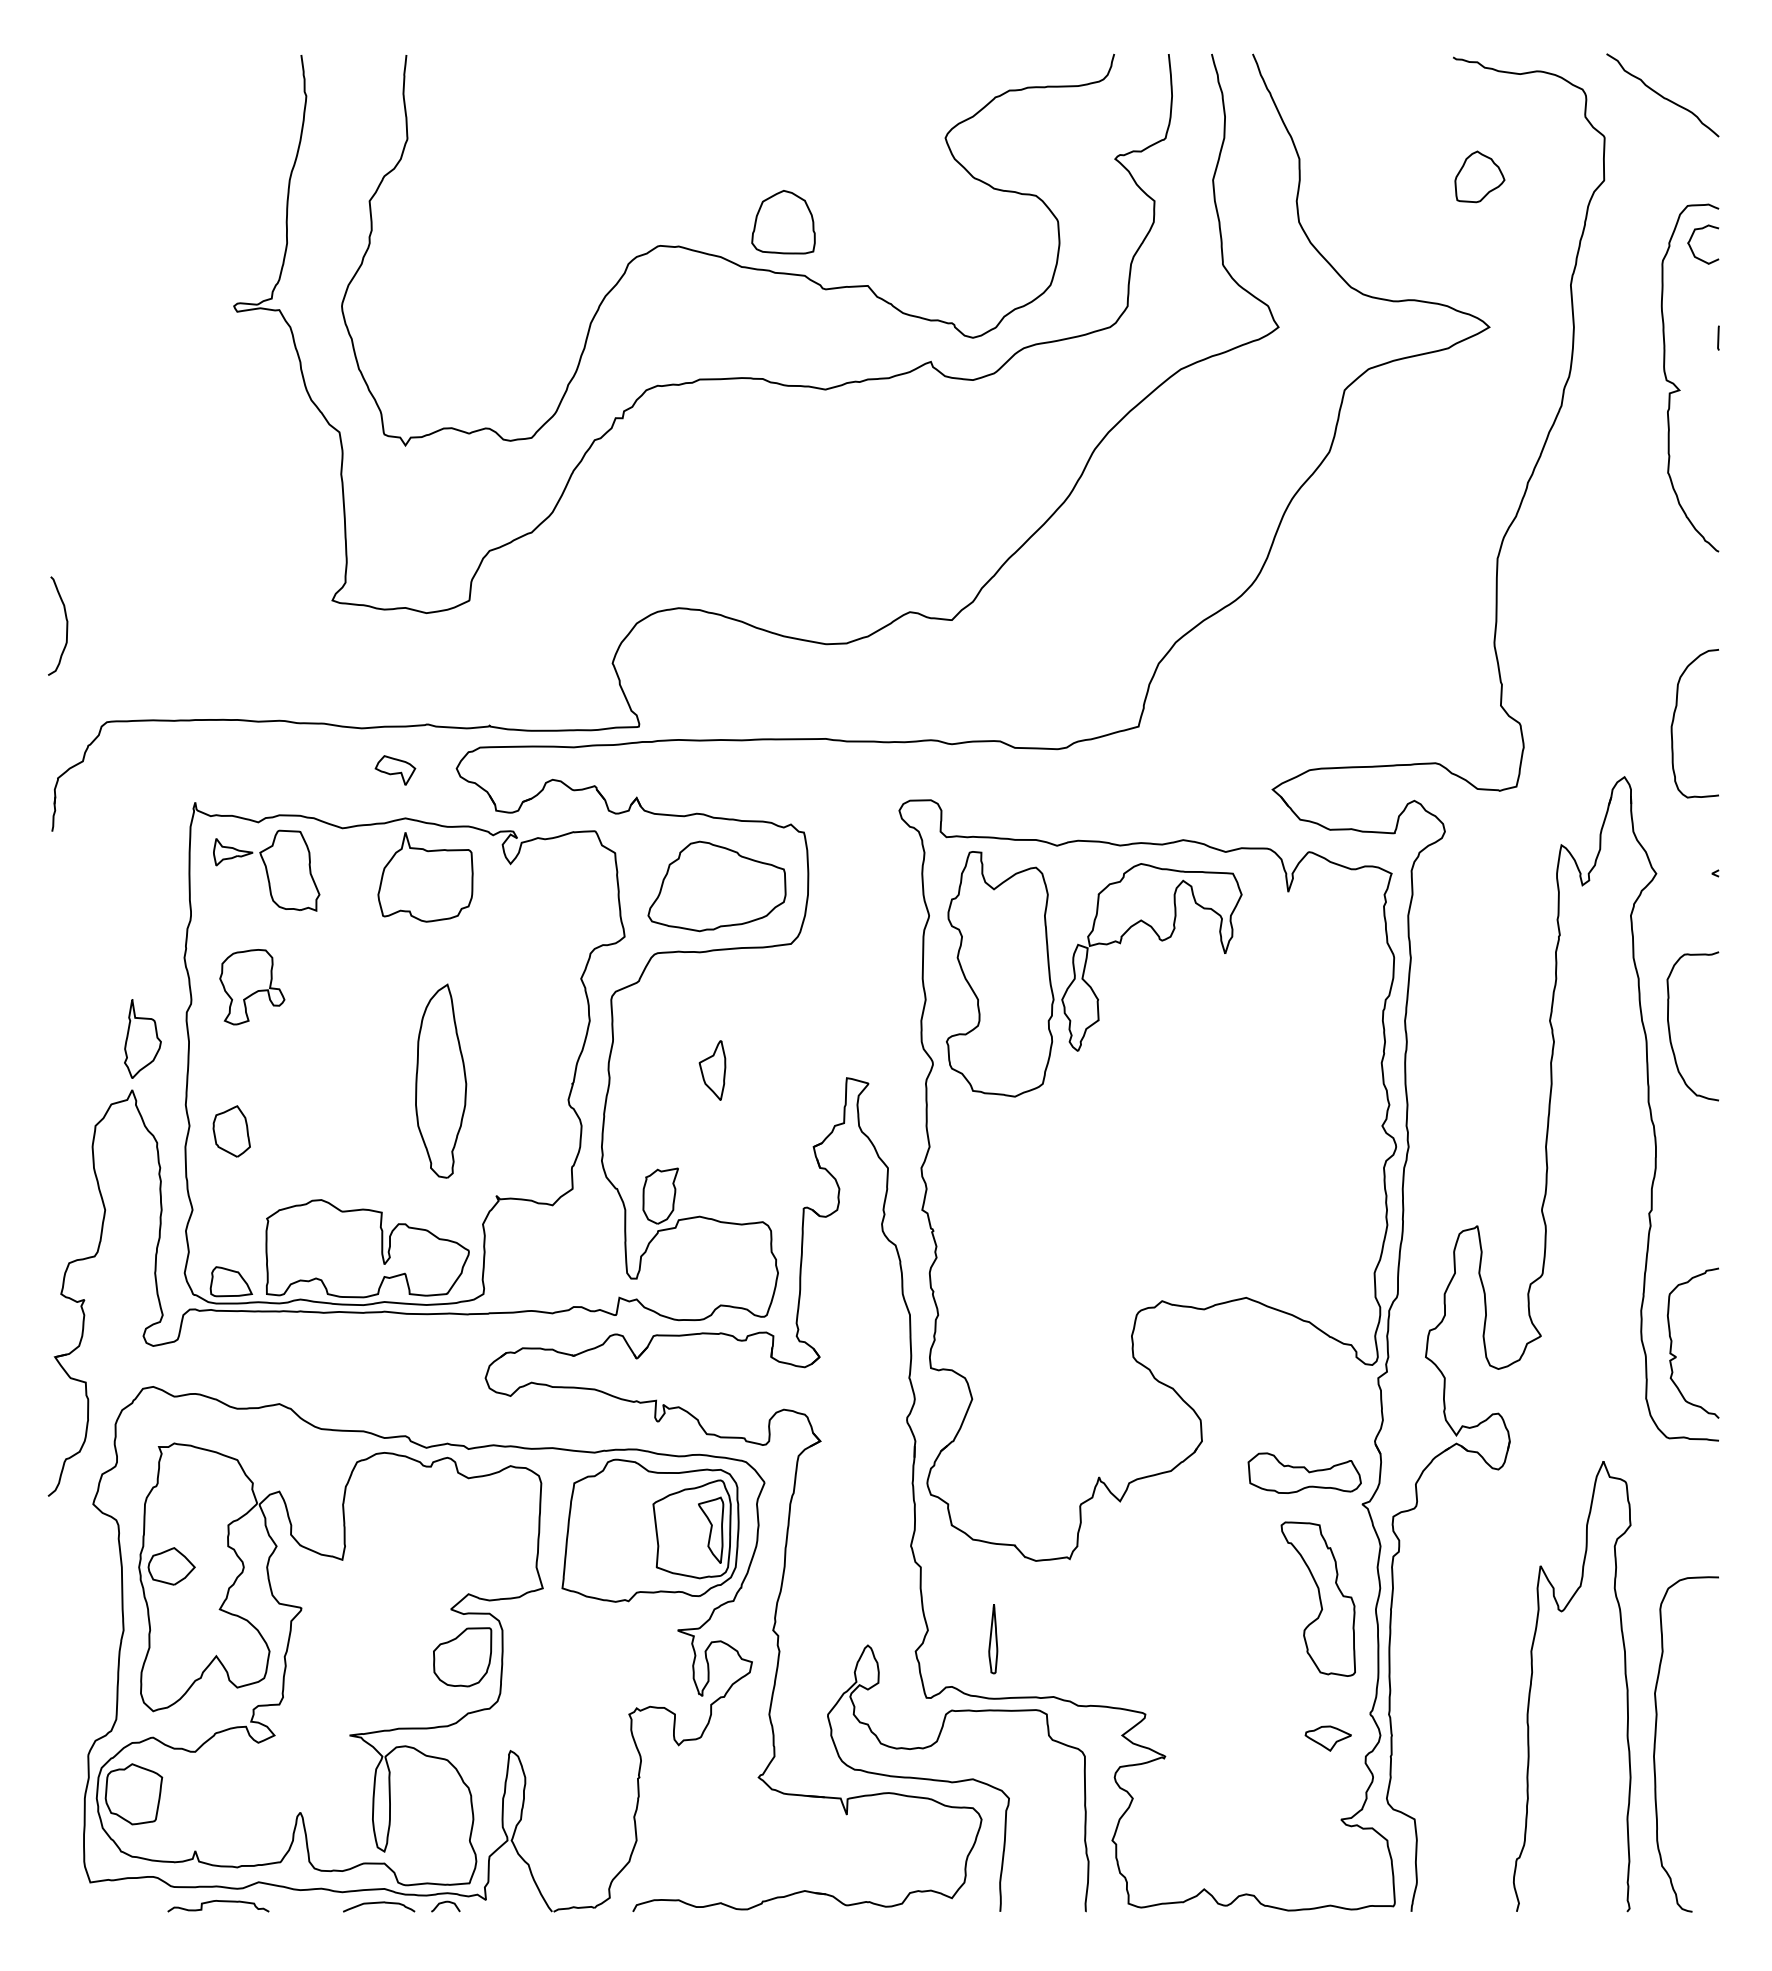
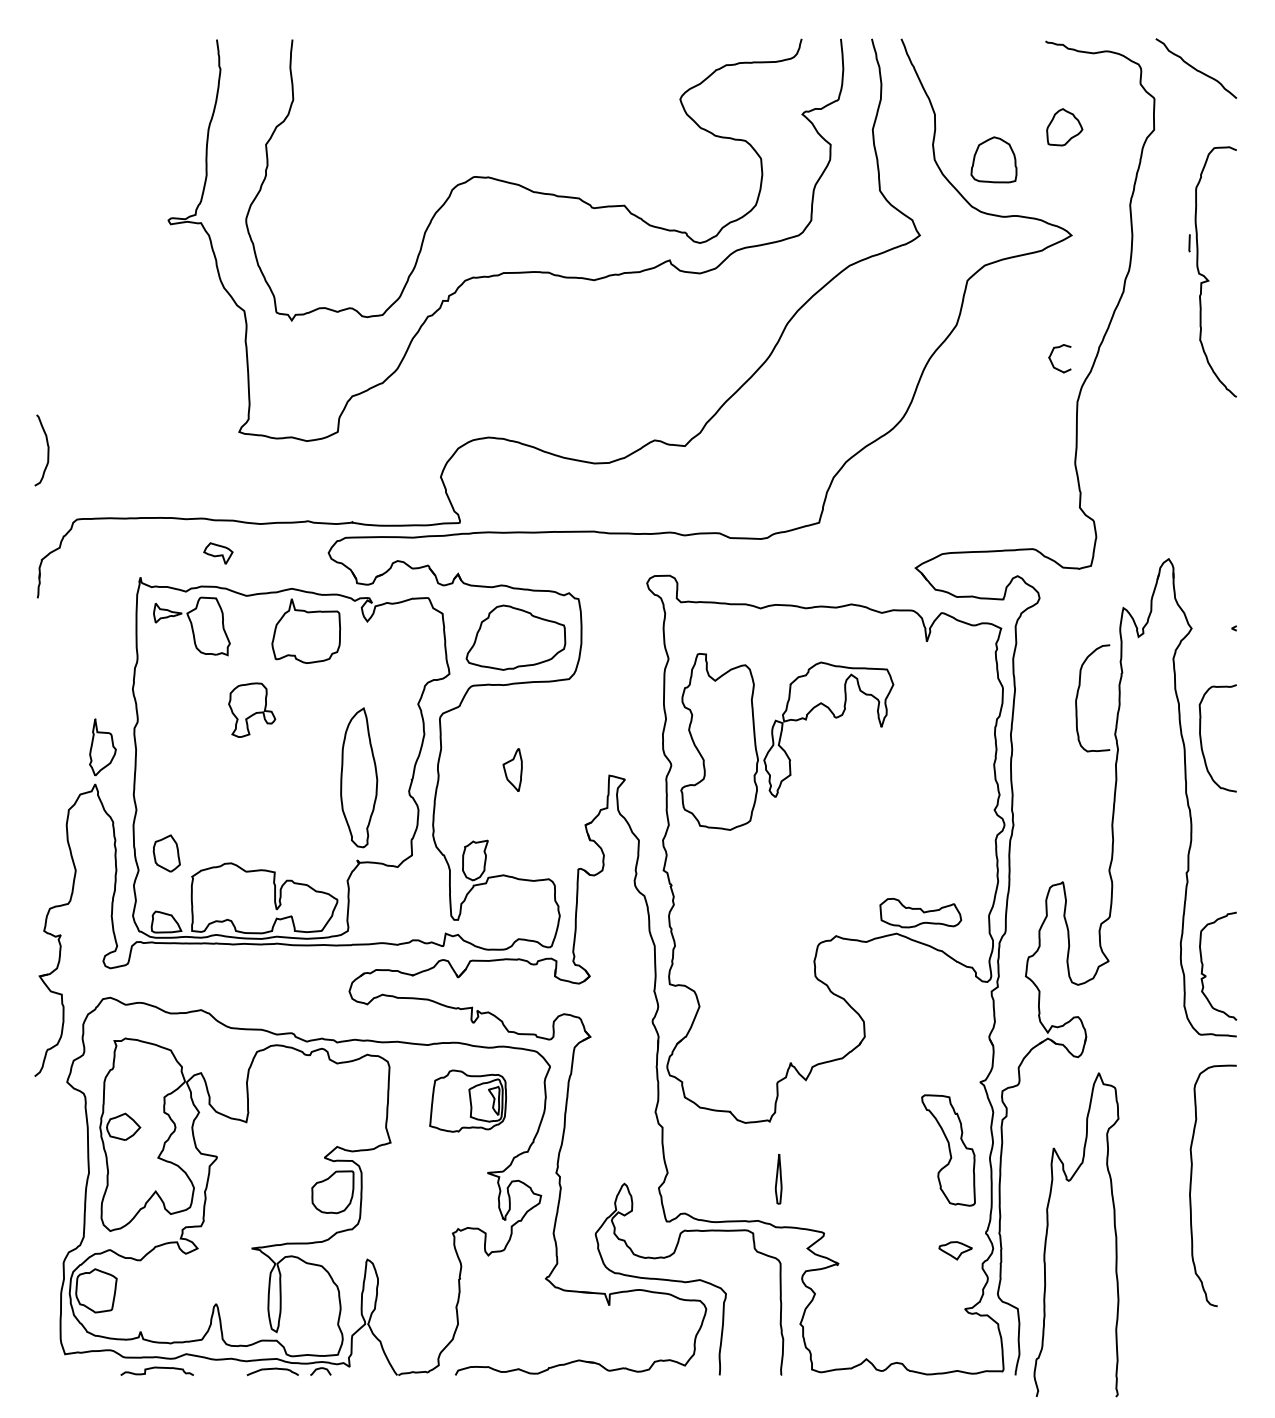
part: (783, 222) -> (993, 160), moved
curve: (1692, 249) -> (1052, 362), moved
line: (1718, 337) -> (1189, 242), moved
curve: (1674, 719) -> (1078, 695), moved
part: (395, 770) -> (218, 553), moved
part: (1084, 974) -> (780, 742), moved
part: (252, 987) -> (252, 710), moved
part: (441, 1080) -> (359, 777), moved
part: (231, 1131) -> (166, 853), moved
part: (1304, 1472) -> (920, 912), moved
part: (650, 1530) -> (468, 1101), size x0.6
part: (993, 1639) -> (778, 1179), moved
curve: (1532, 1680) -> (1047, 1230), moved
curve: (1656, 1737) -> (1191, 1180), moved

